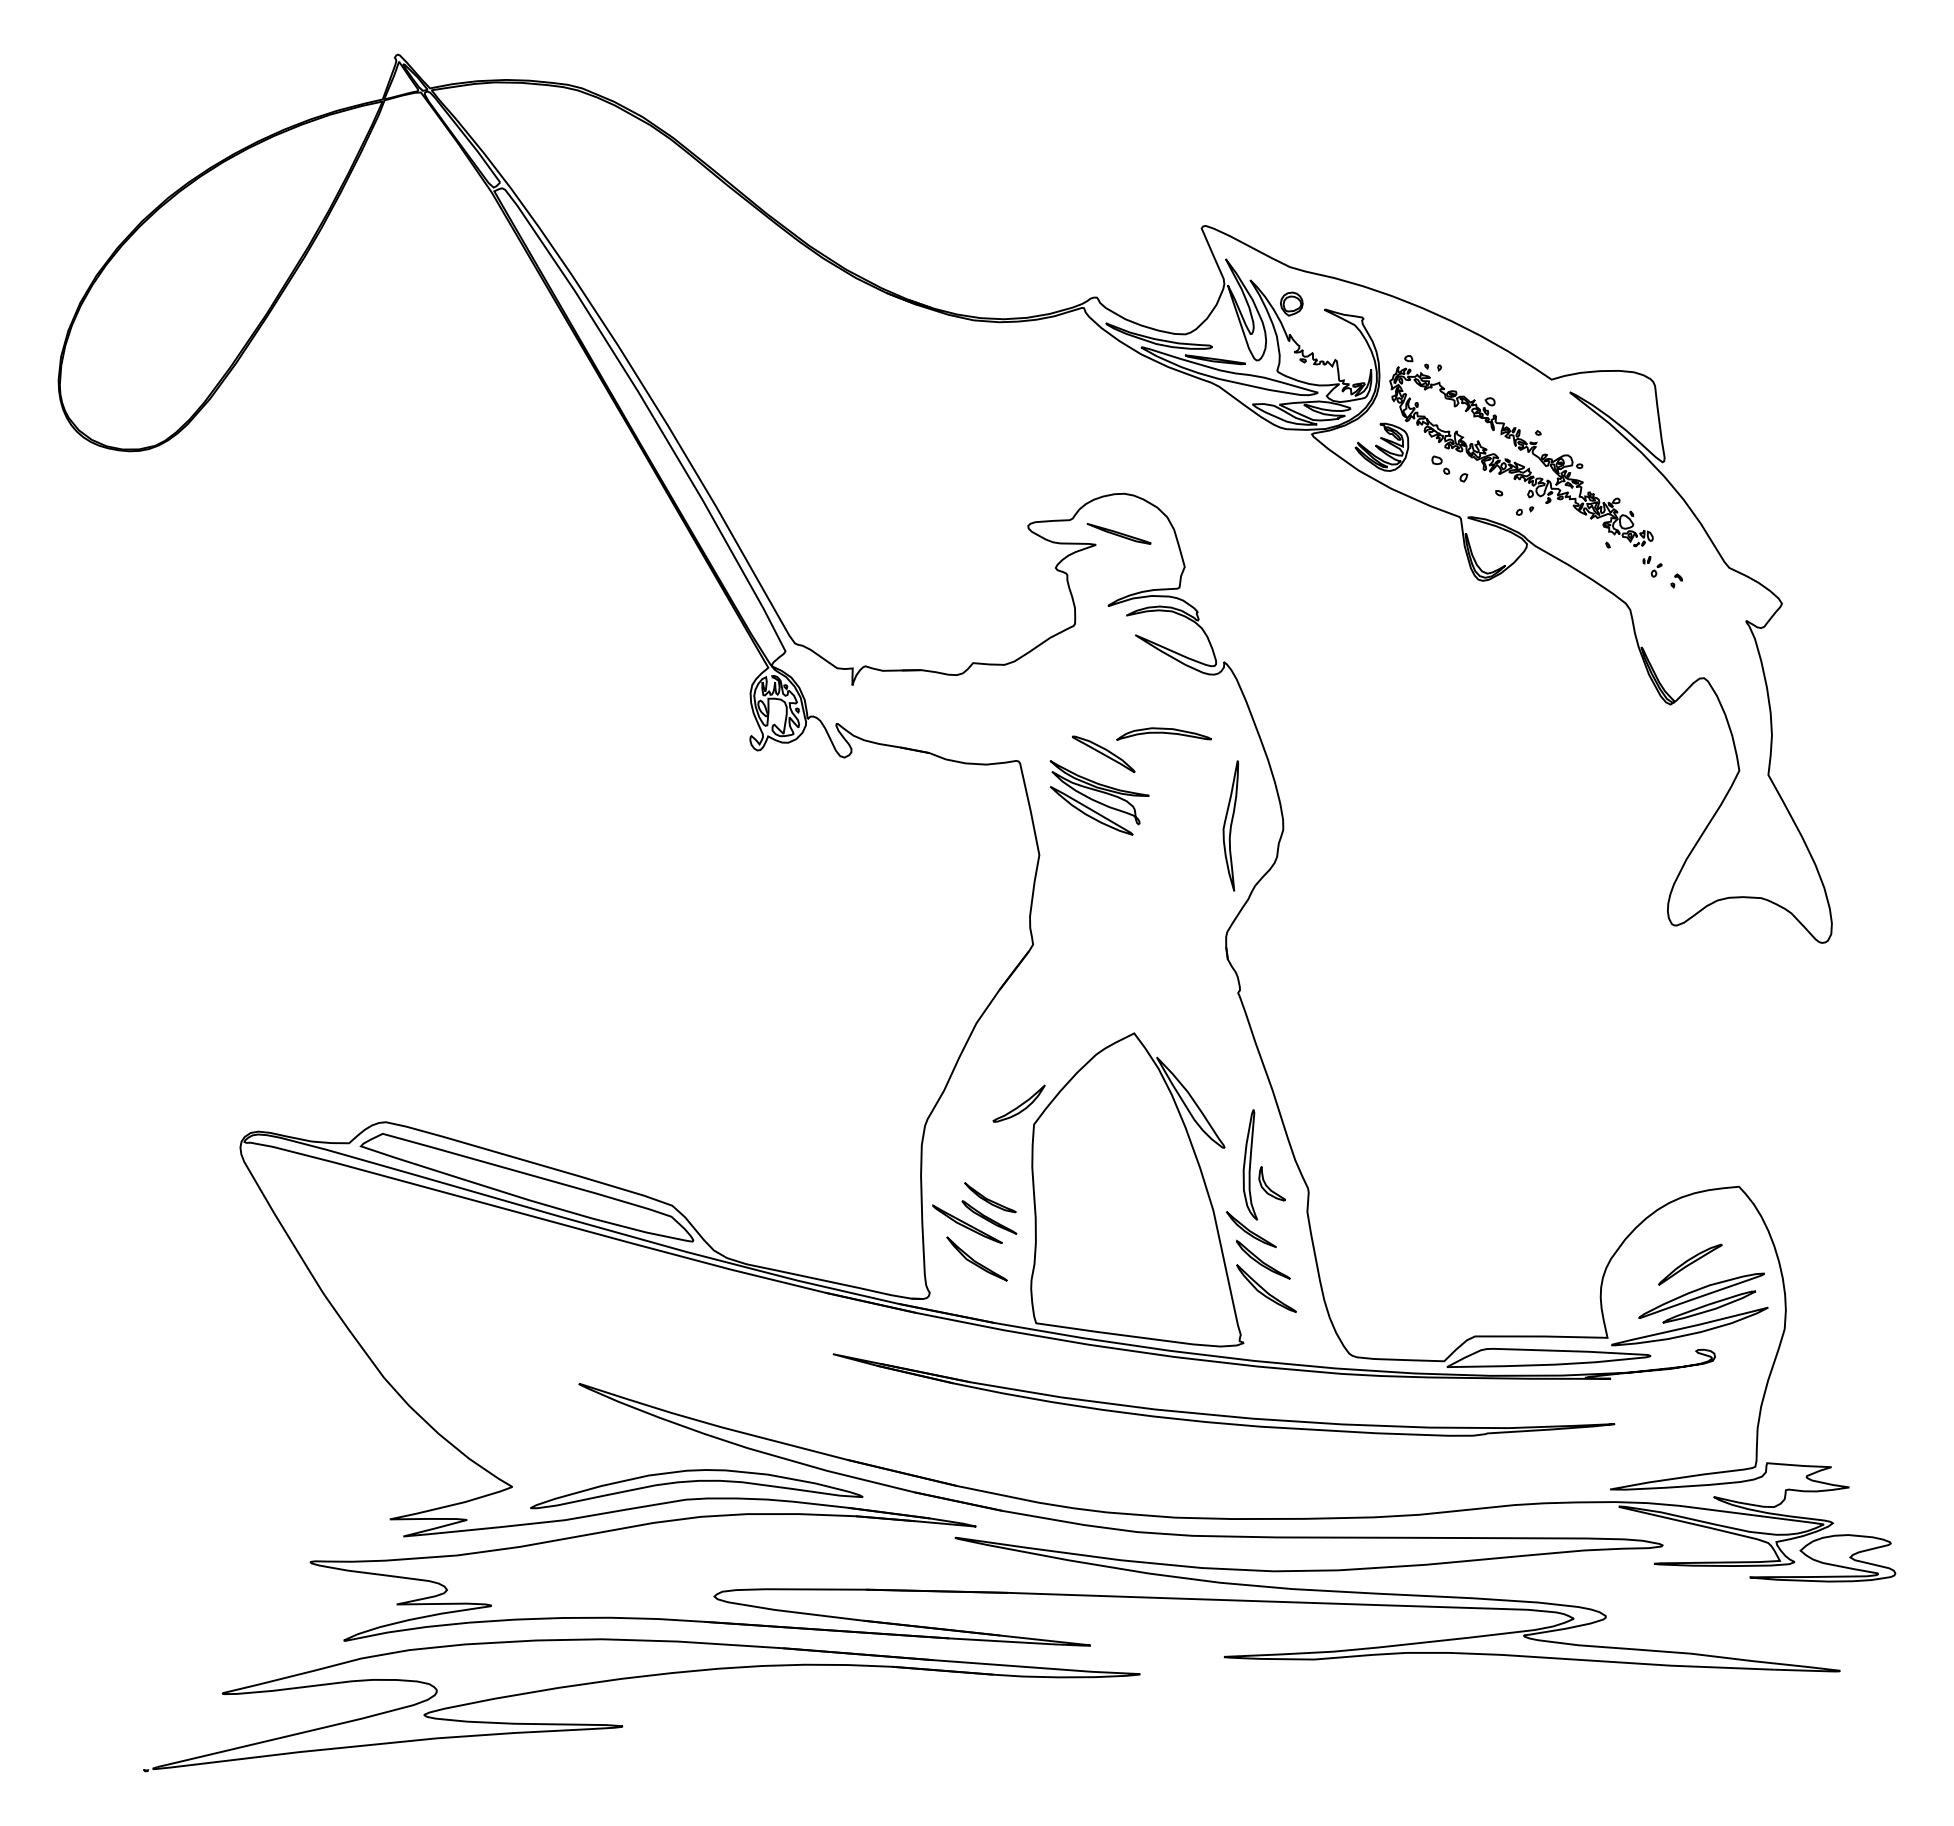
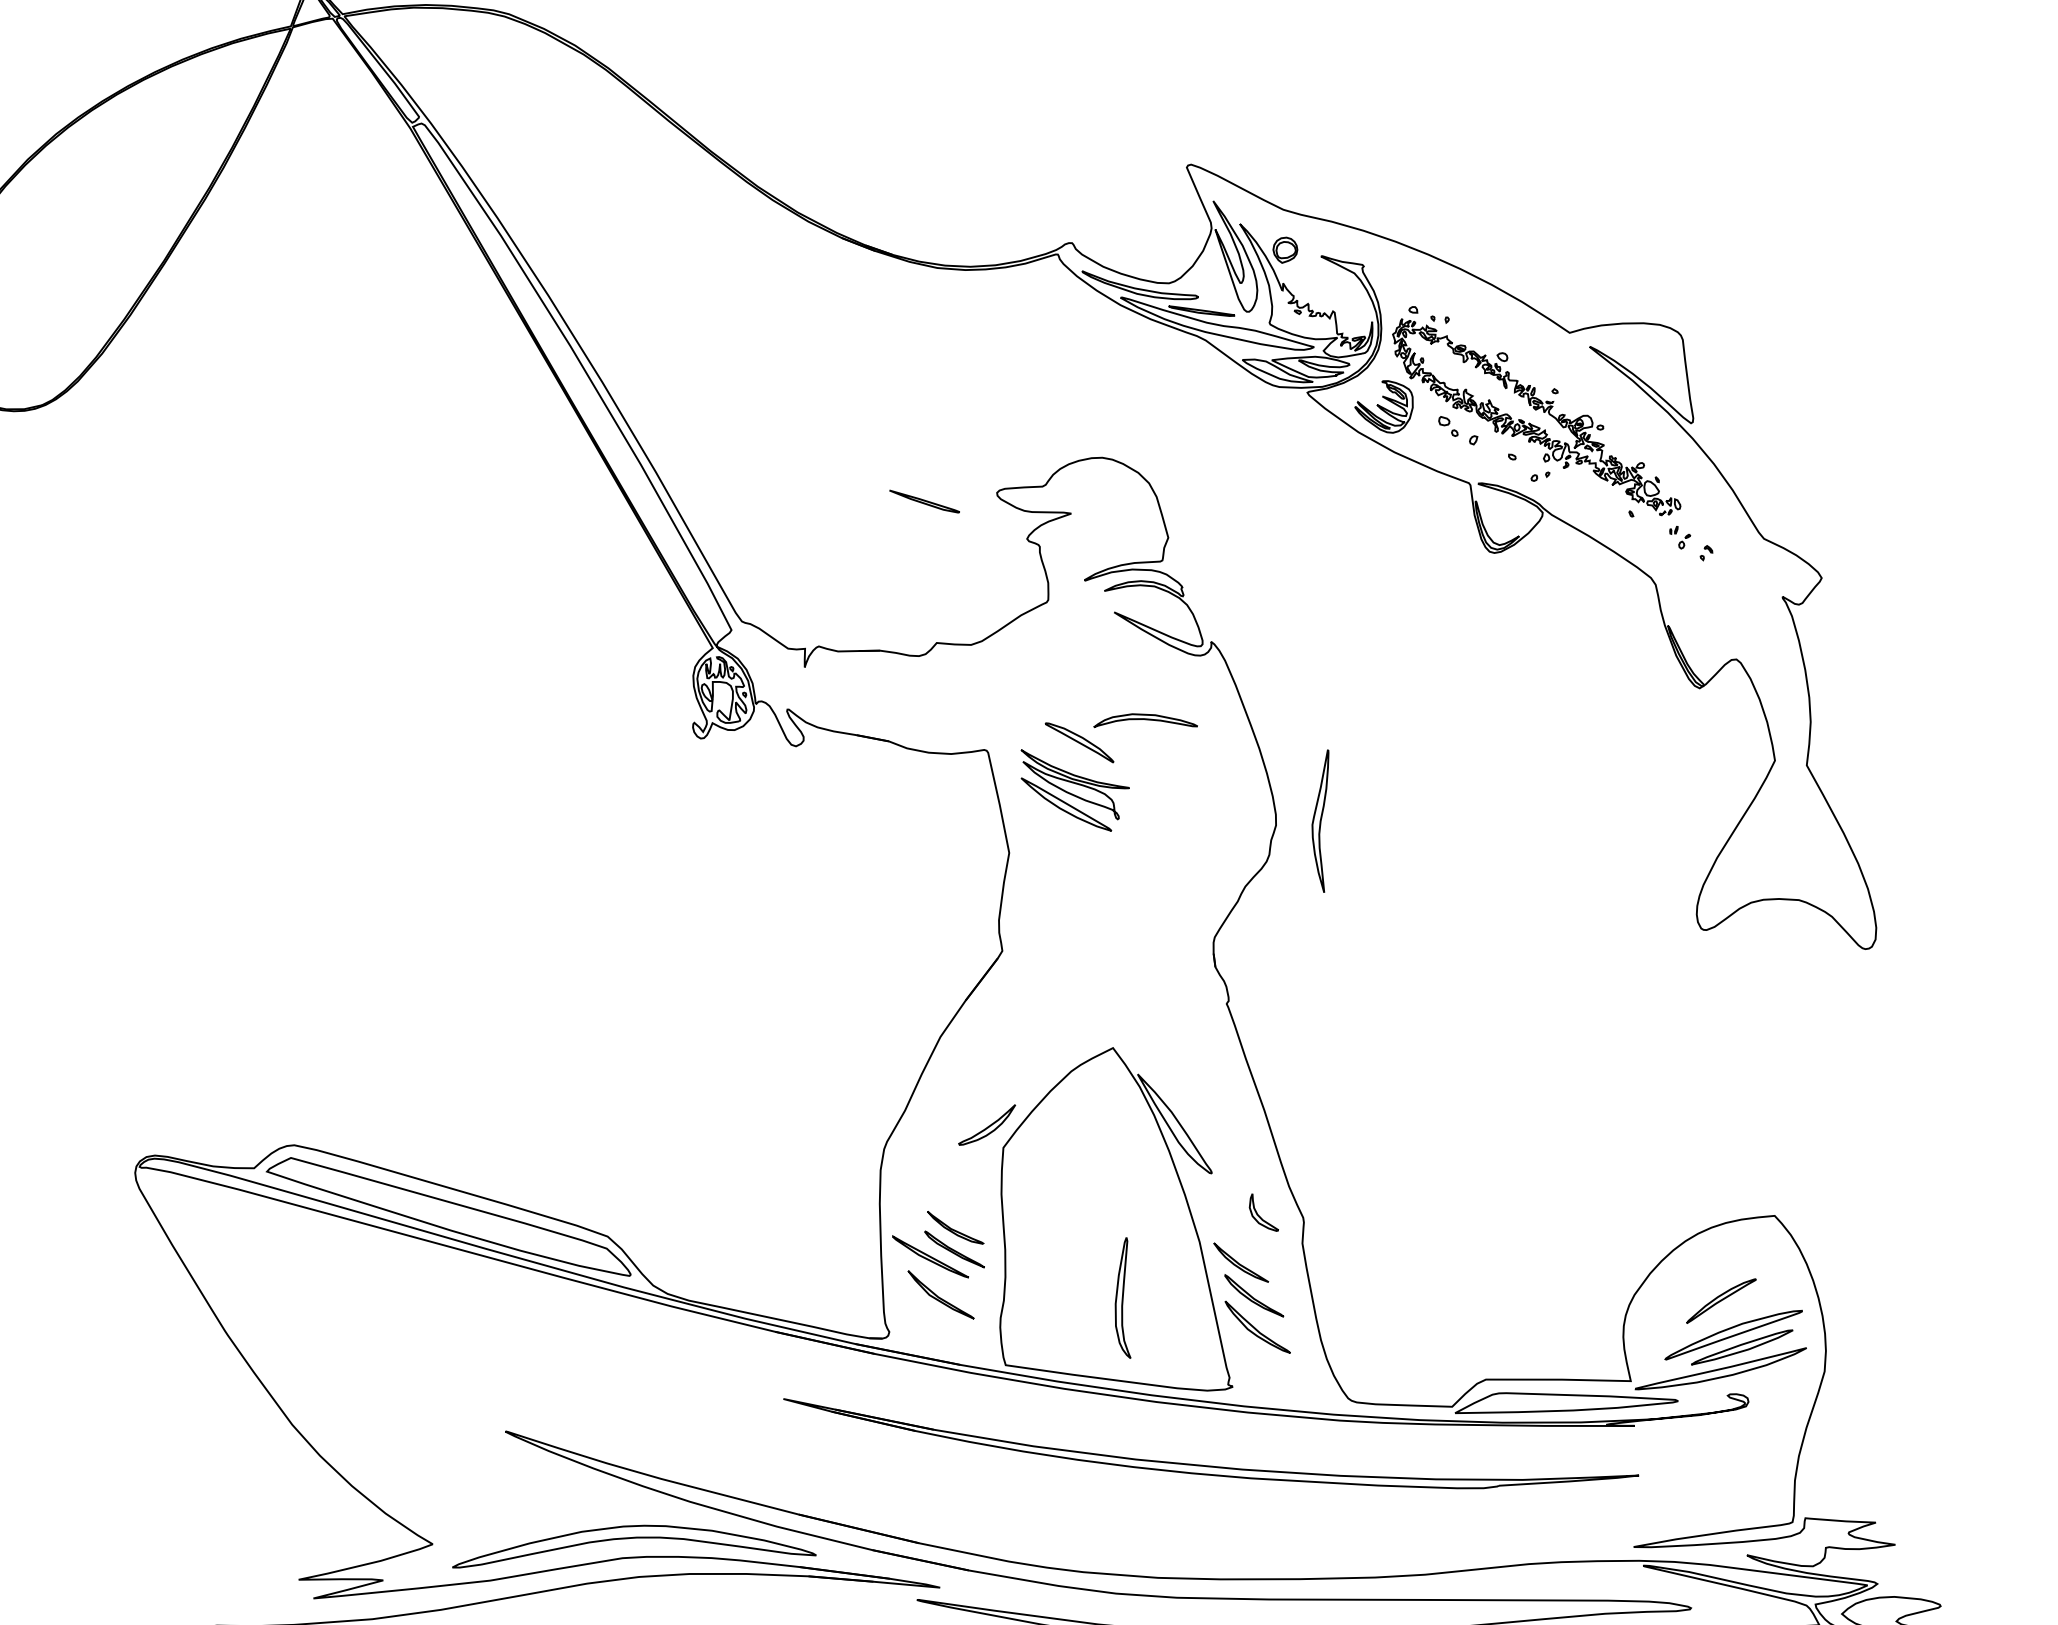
part: (1118, 533) -> (924, 501), moved
part: (1230, 825) -> (1320, 820), moved
part: (1250, 1164) -> (1123, 1297), moved

